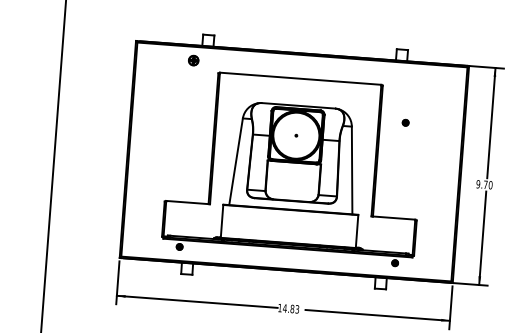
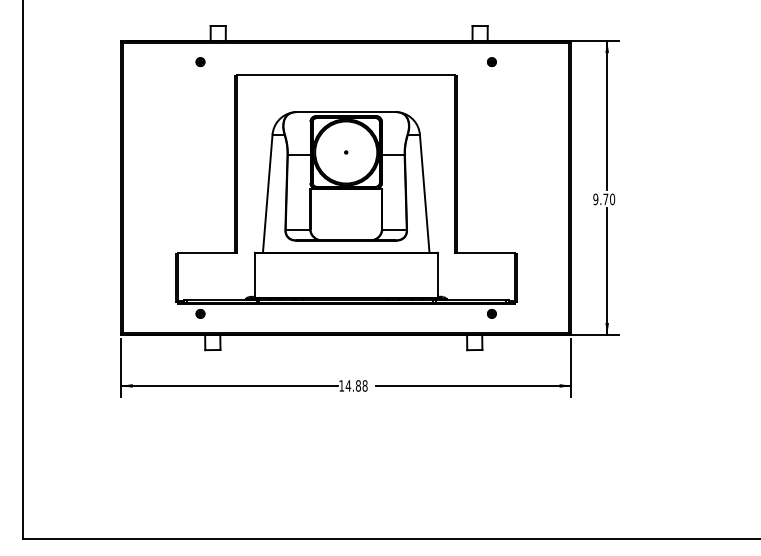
part: (193, 61) -> (200, 62), size x0.62
part: (405, 123) -> (491, 62), moved
text: (296, 309) -> (364, 385), 14.83 -> 14.88

